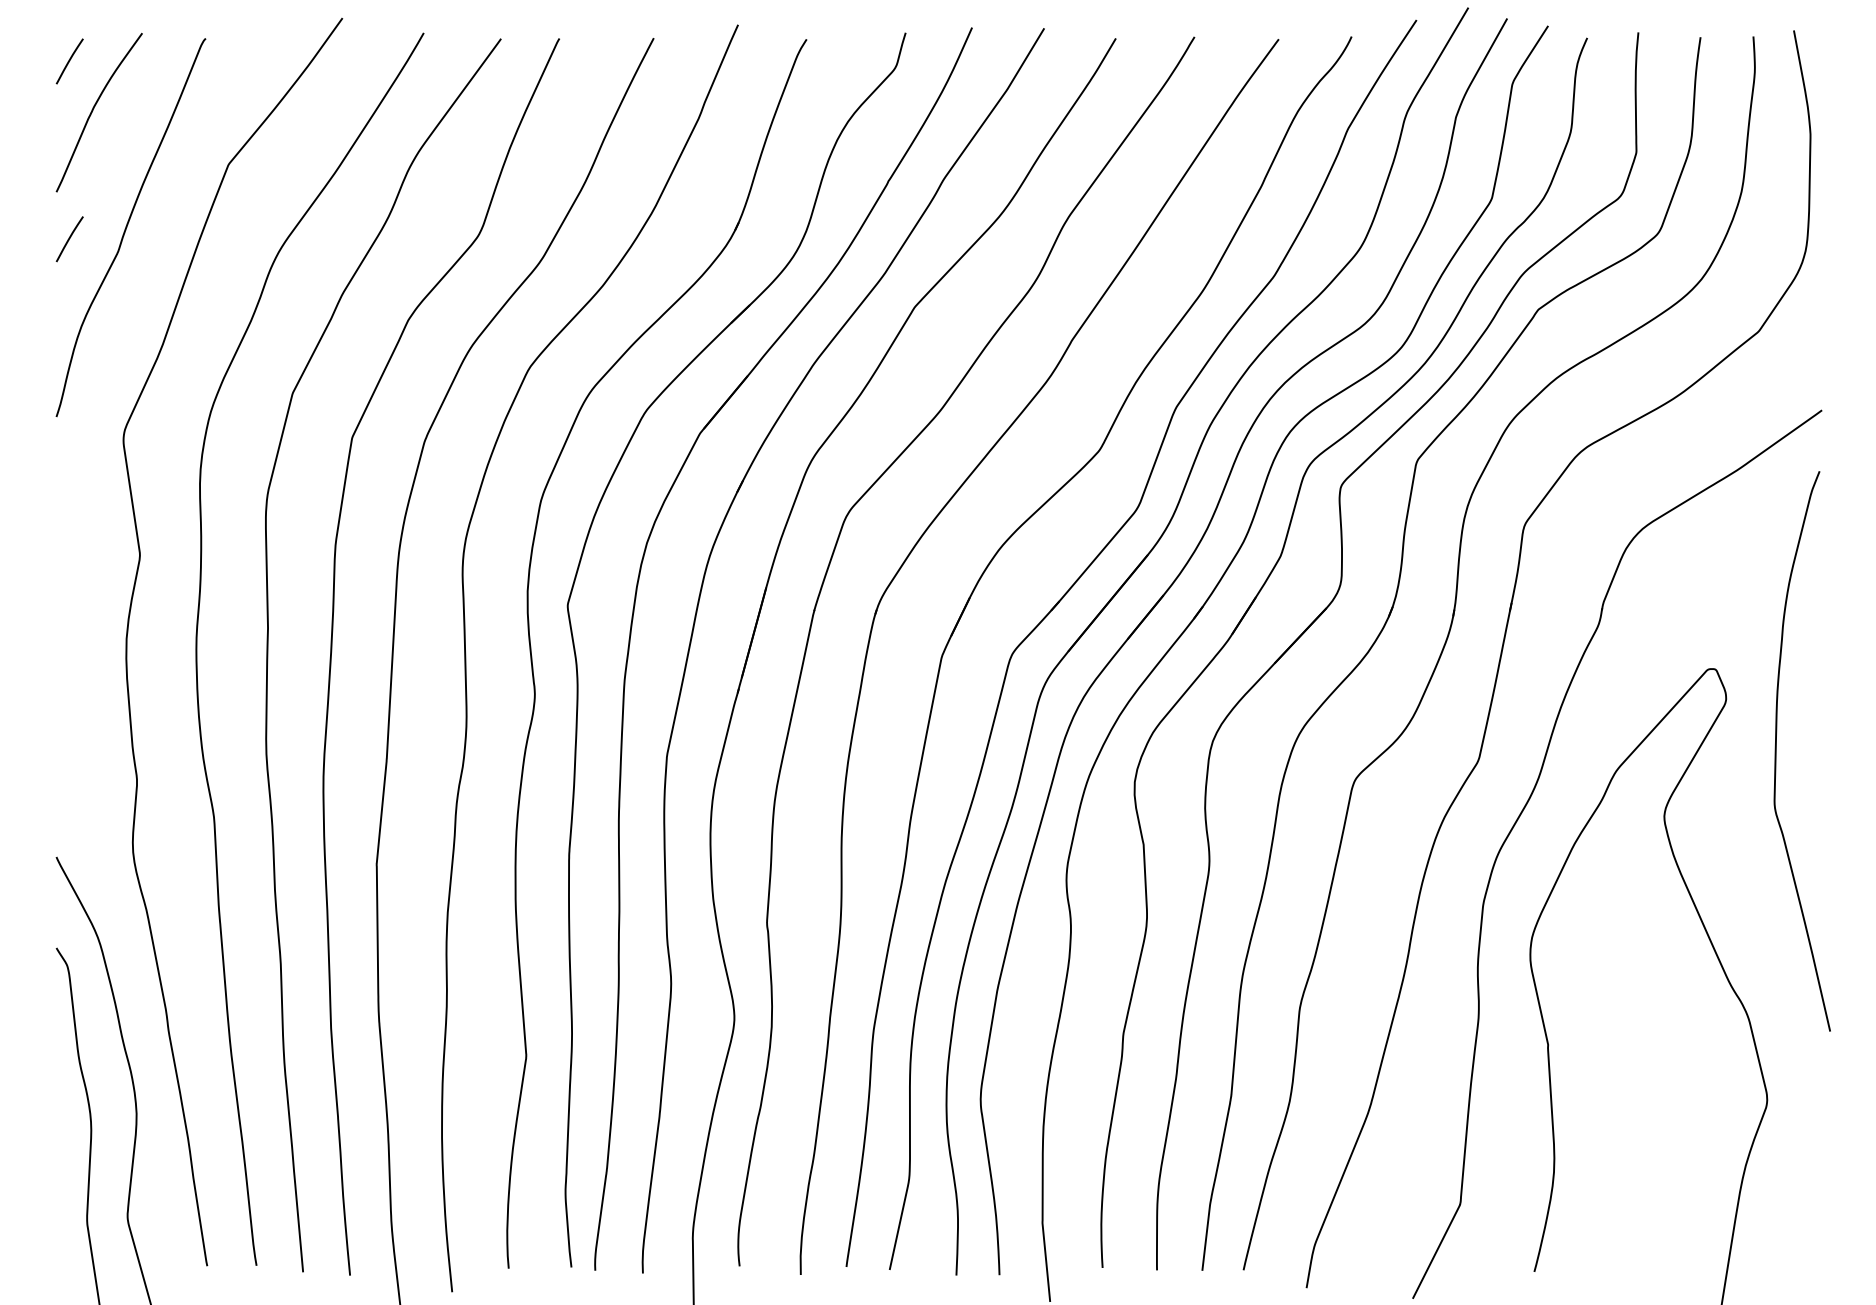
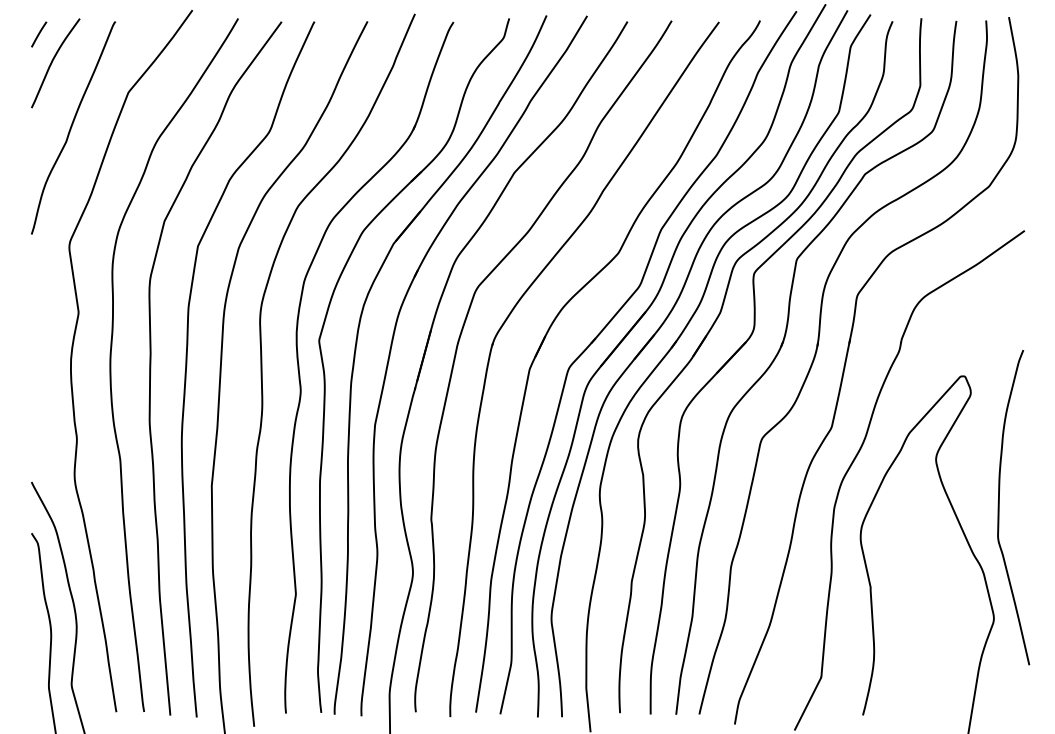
line: (70, 239) -> (39, 134), removed
curve: (1777, 751) -> (999, 507), moved

